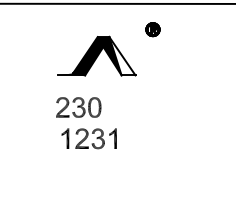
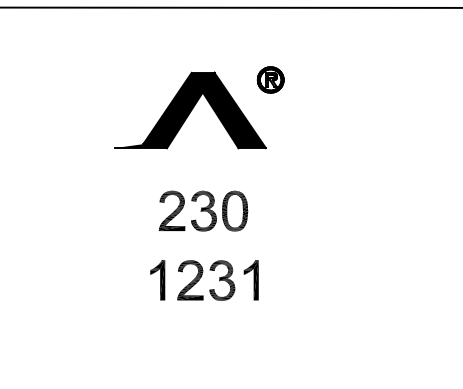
part: (152, 29) -> (269, 79), moved
fill: (122, 56) -> (240, 111), added
part: (78, 107) -> (203, 211), moved
part: (88, 138) -> (203, 279), moved

